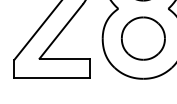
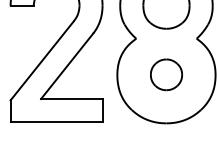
part: (143, 38) -> (166, 74), size x0.6

